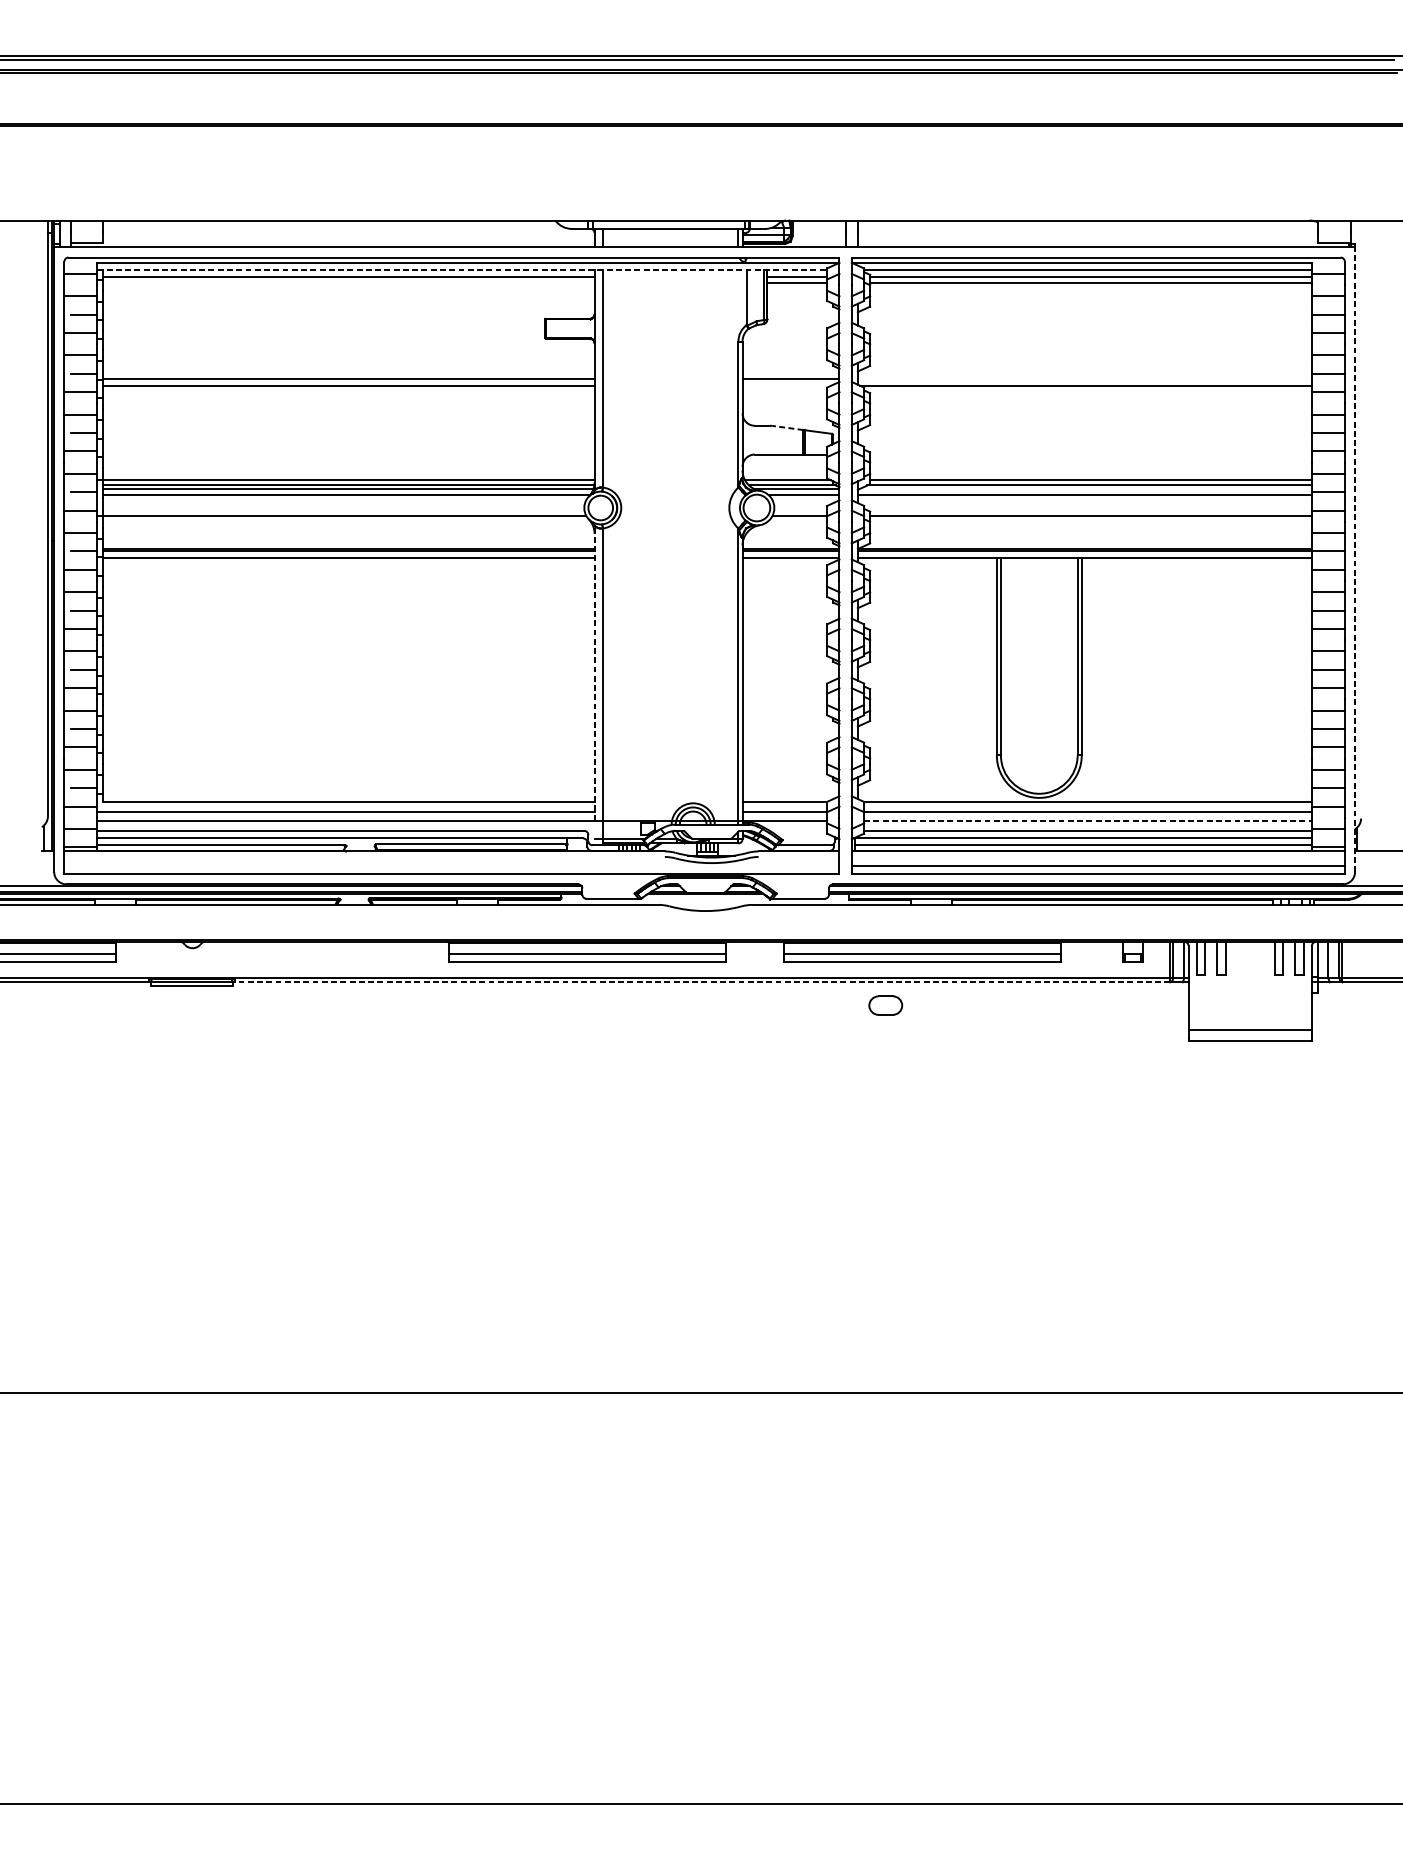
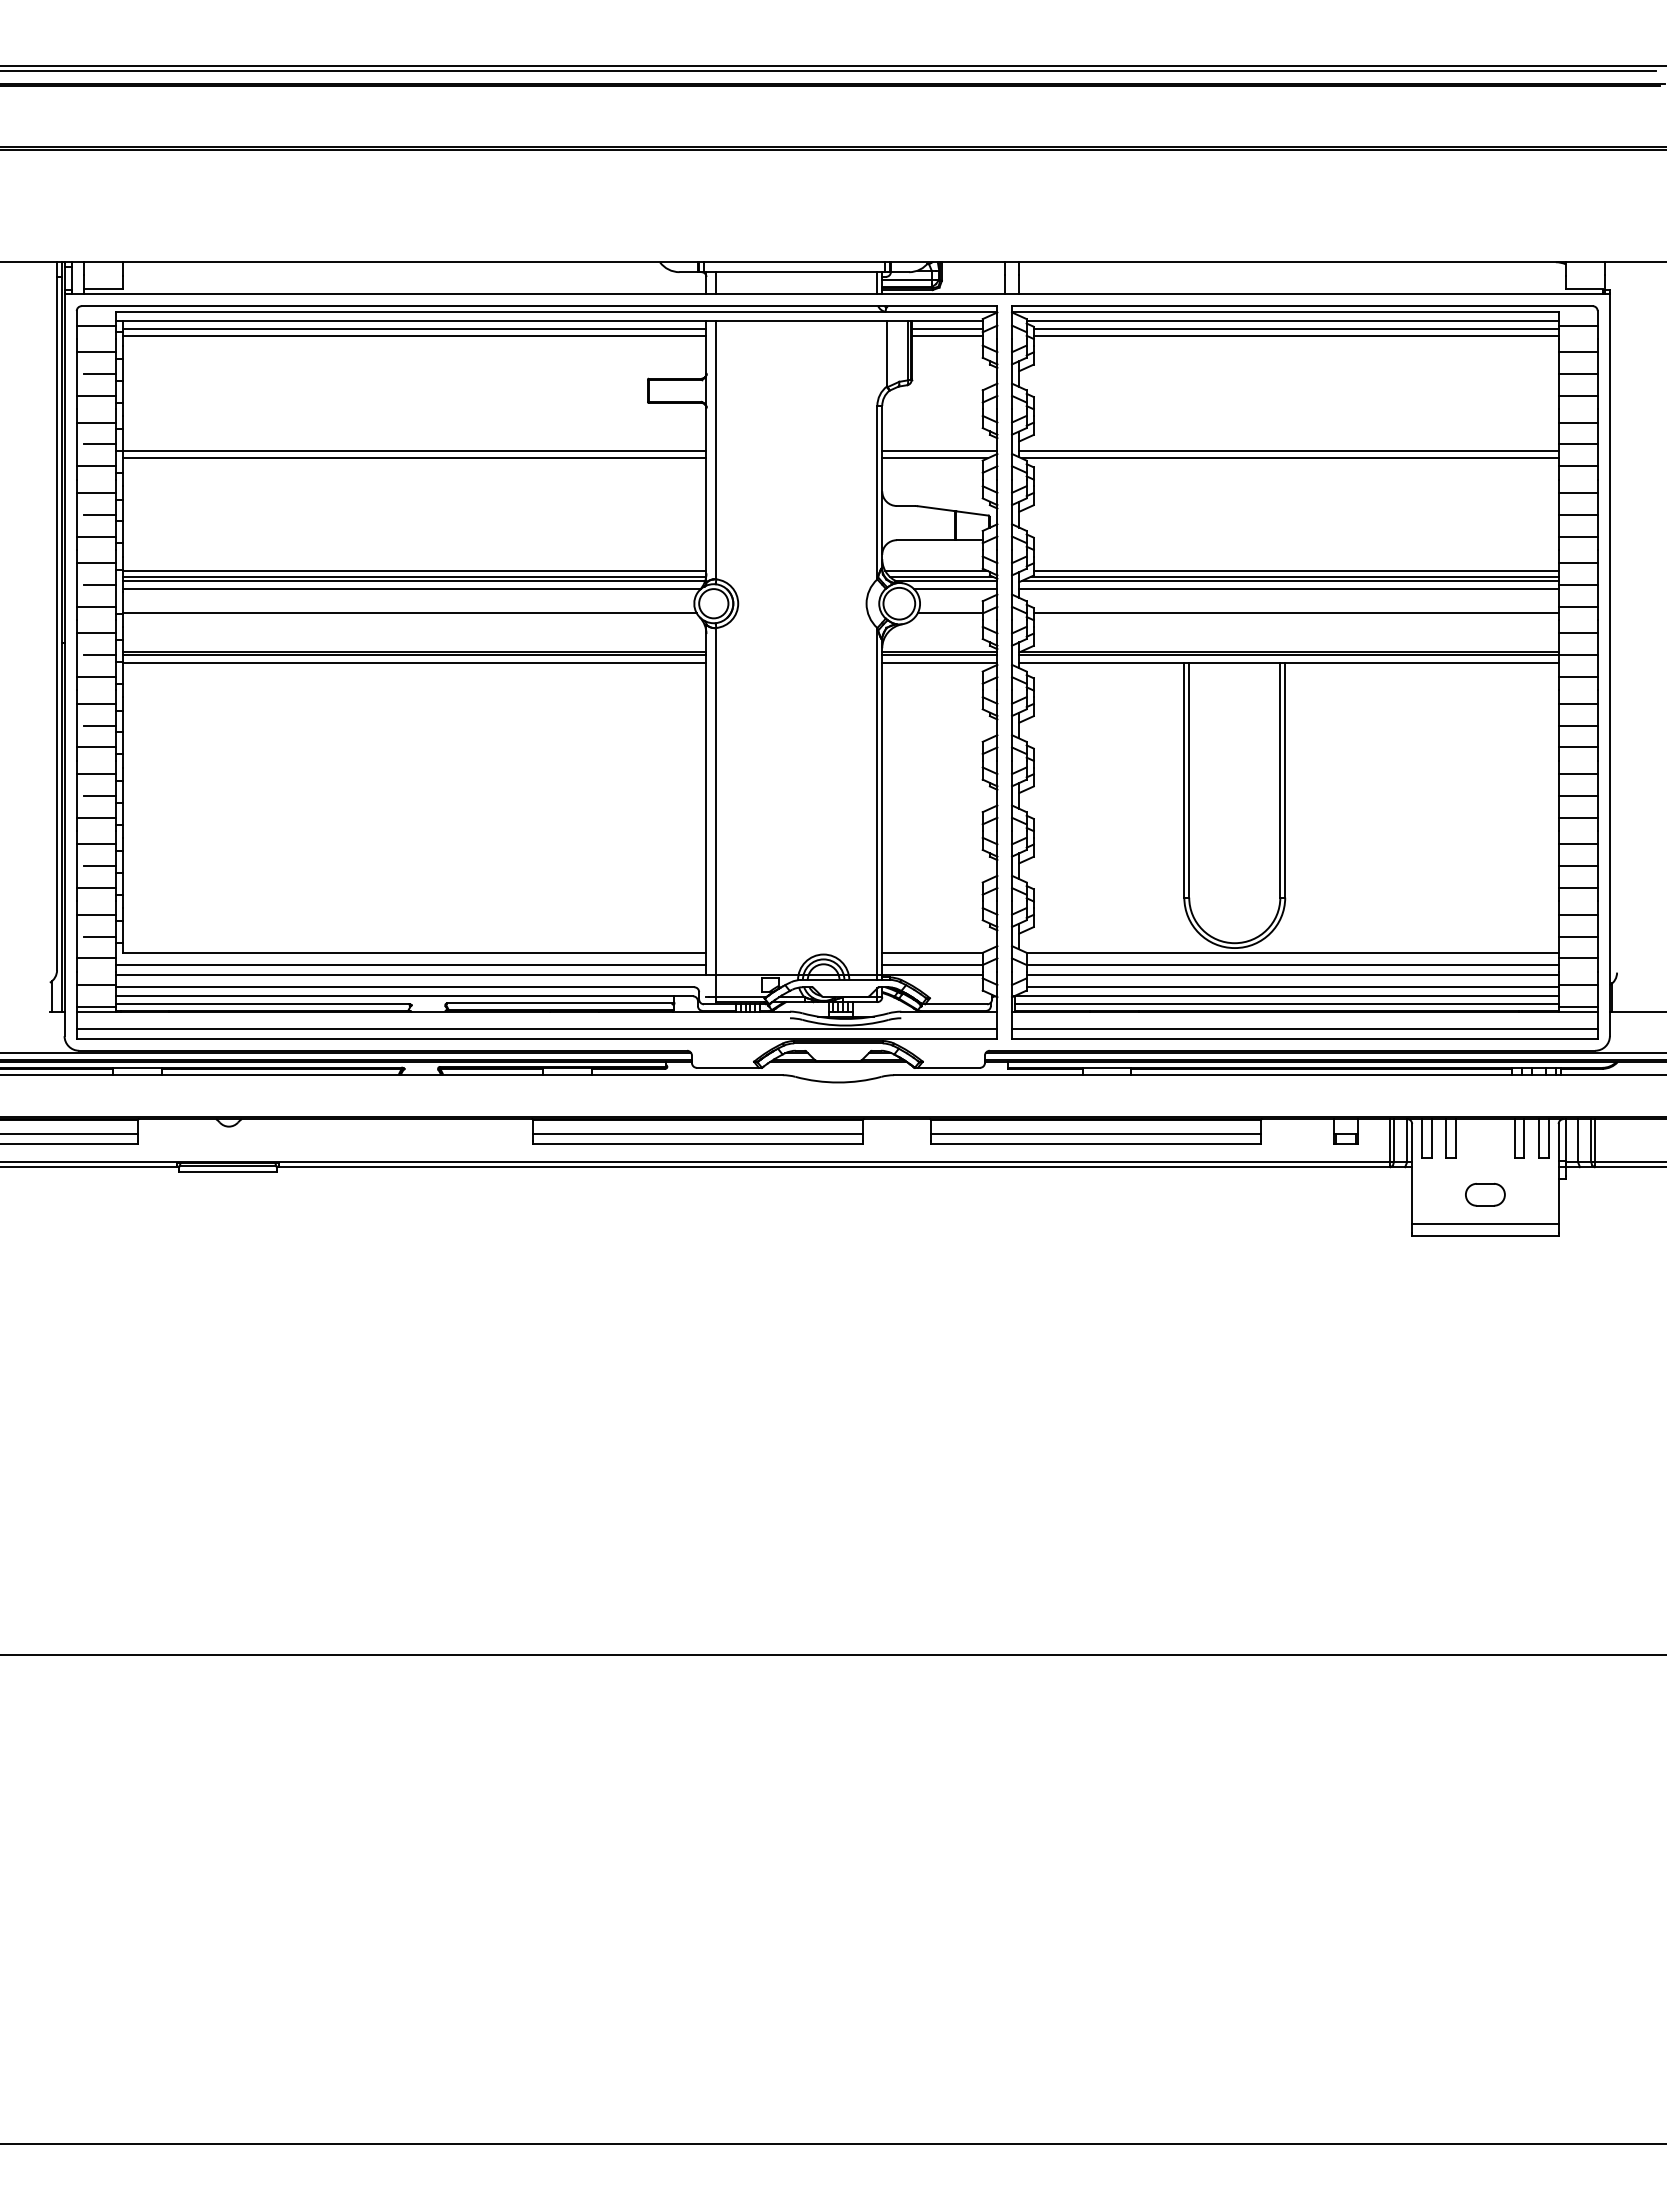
line: (462, 270) -> (549, 321), dashed -> solid
line: (348, 283) -> (414, 336), added
line: (1084, 379) -> (1288, 450), added
line: (786, 385) -> (934, 458), added
line: (787, 427) -> (935, 508), dashed -> solid
line: (1086, 488) -> (1290, 580), added
line: (1354, 559) -> (1609, 664), dashed -> solid
line: (594, 672) -> (706, 799), dashed -> solid
line: (1087, 820) -> (1292, 975), dashed -> solid
line: (451, 865) -> (536, 1028), added
line: (702, 982) -> (834, 1167), dashed -> solid
part: (885, 1005) -> (1485, 1194), moved

